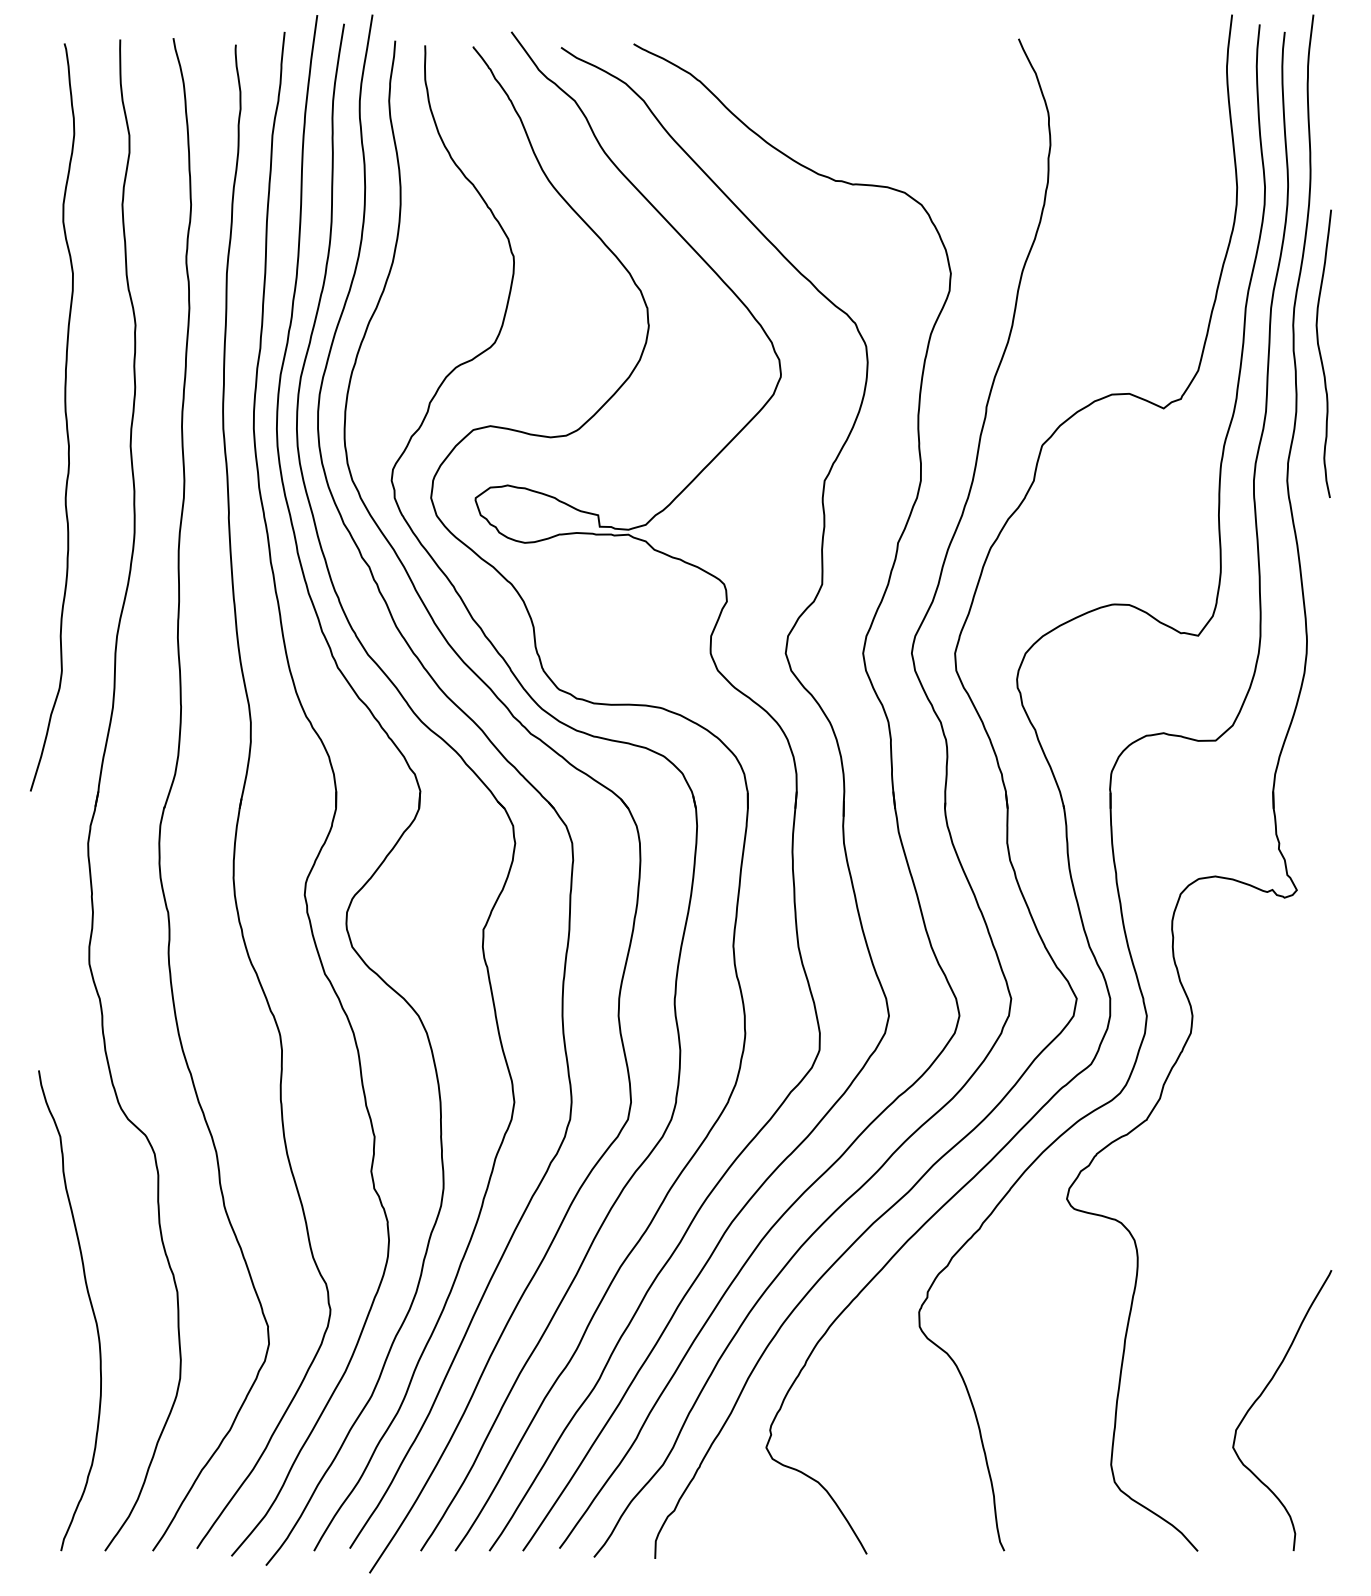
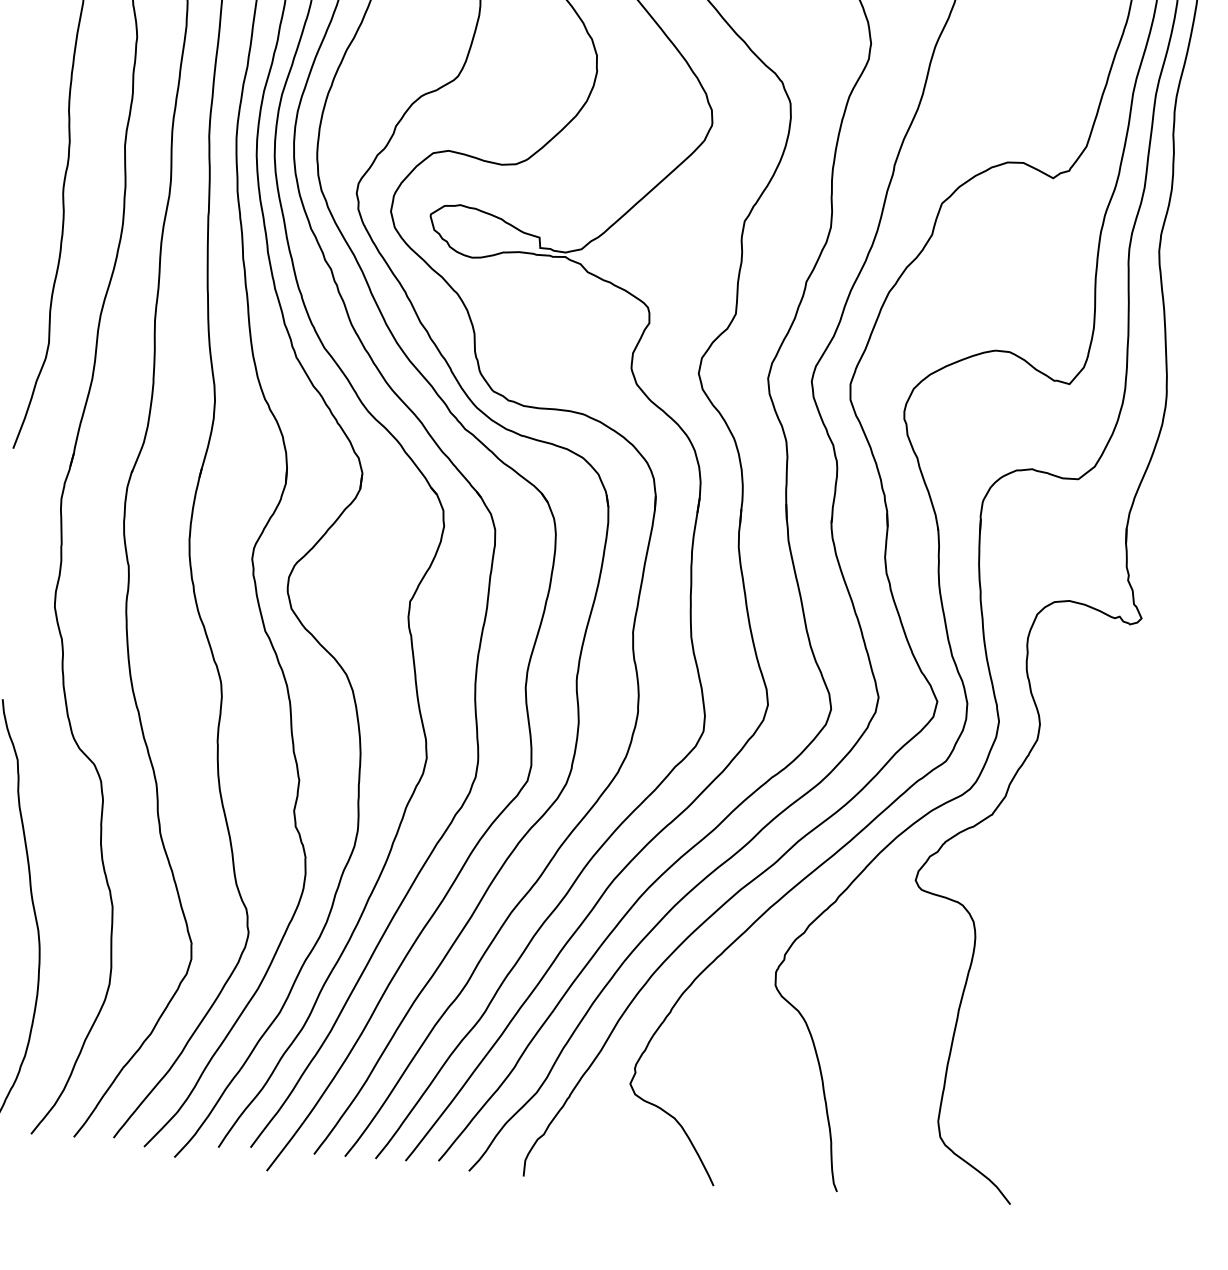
curve: (1321, 354) -> (1198, 140), removed
curve: (1262, 1394) -> (1078, 1068), removed

